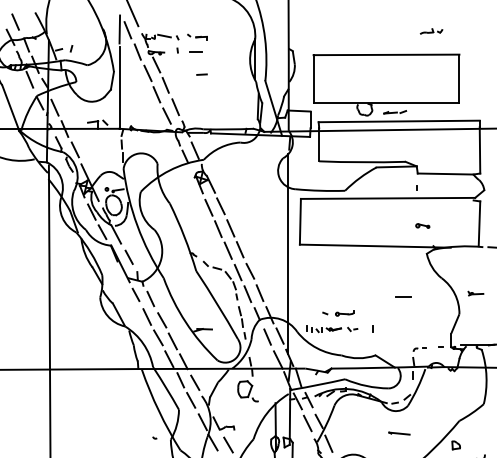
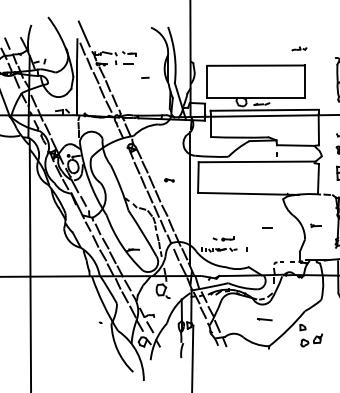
part: (431, 30) -> (299, 48), moved
line: (202, 74) -> (145, 77), moved
part: (422, 226) -> (169, 180), moved

